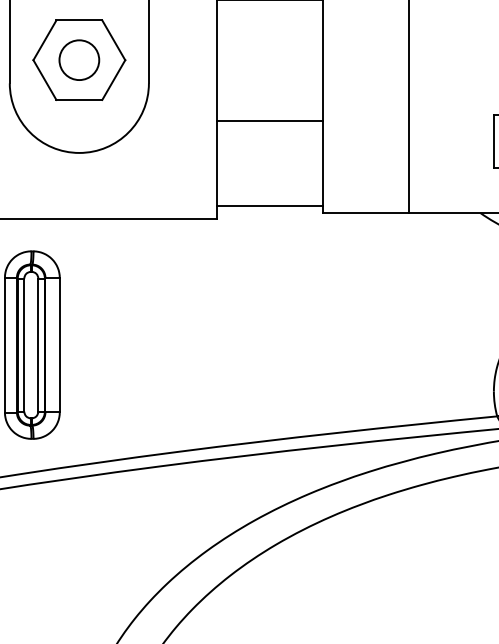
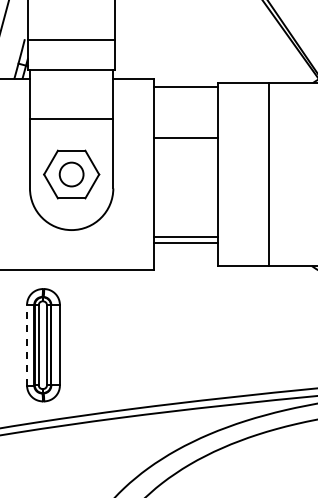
line: (269, 120) -> (185, 236), moved
line: (269, 205) -> (185, 242), moved
line: (5, 343) -> (27, 344), solid -> dashed

